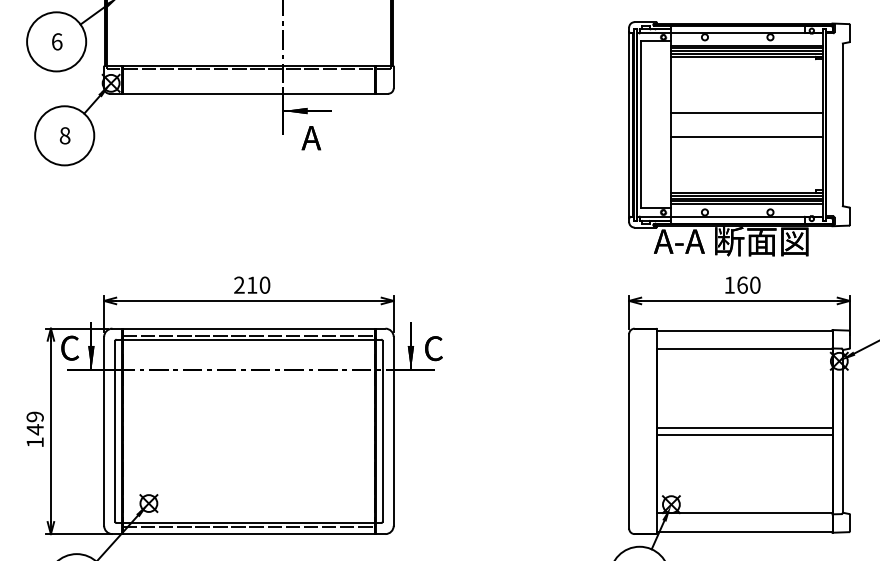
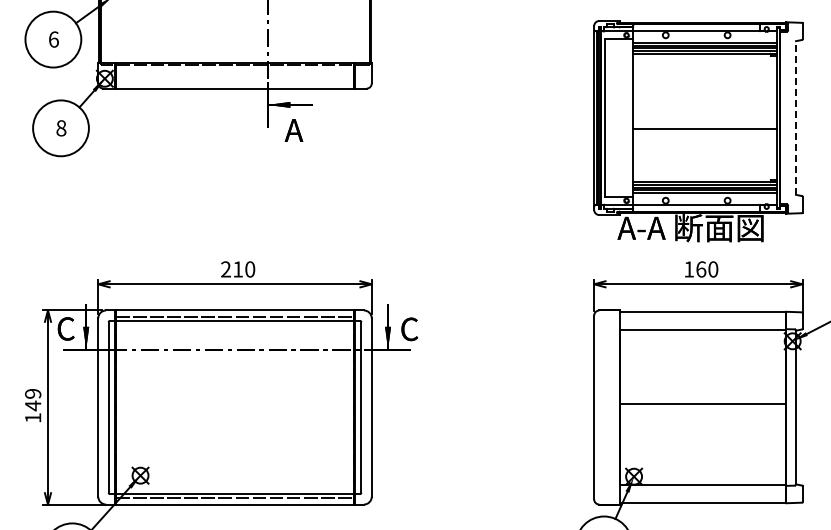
line: (747, 112) -> (705, 106), removed
line: (843, 125) -> (796, 118), solid -> dashed
line: (744, 435) -> (703, 411), removed

